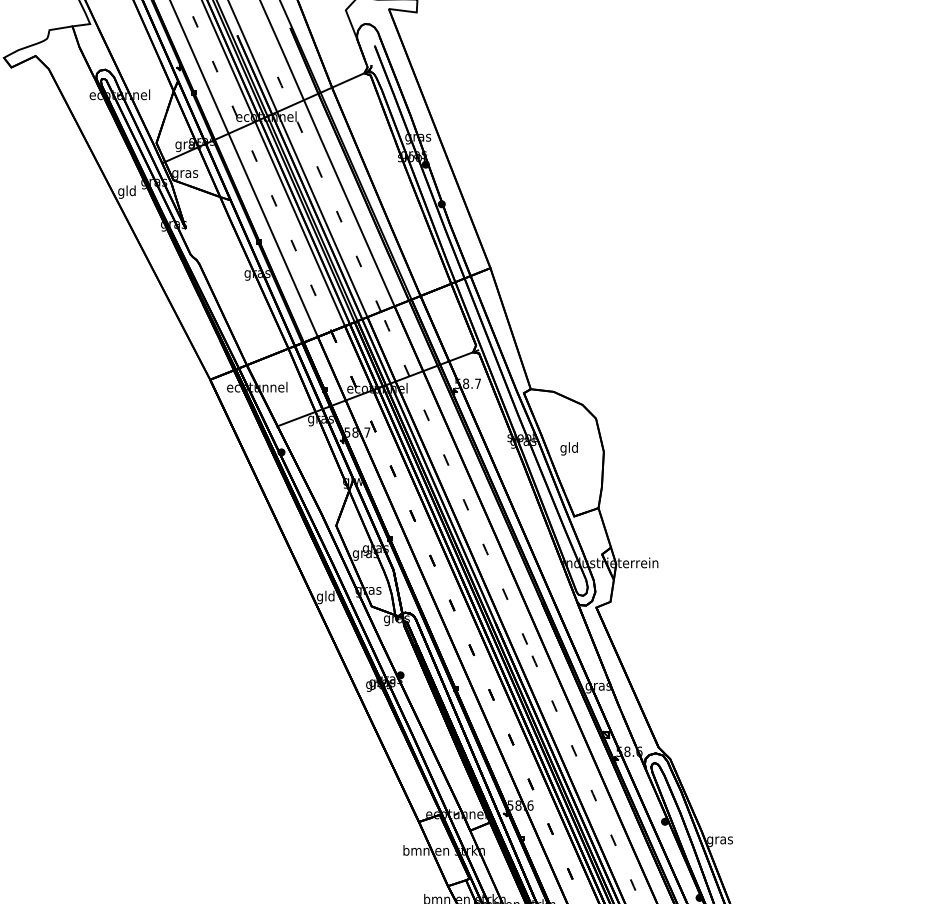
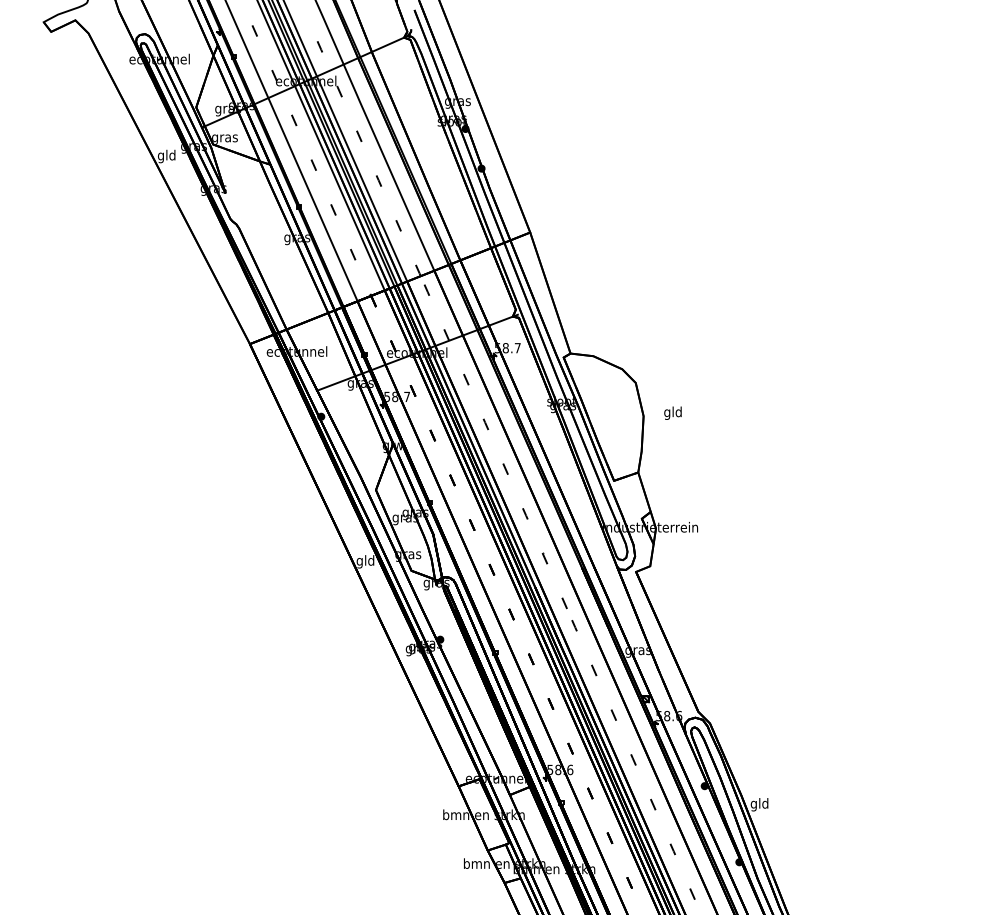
text: (568, 448) -> (672, 412), moved
text: (719, 840) -> (759, 804), gras -> gld

